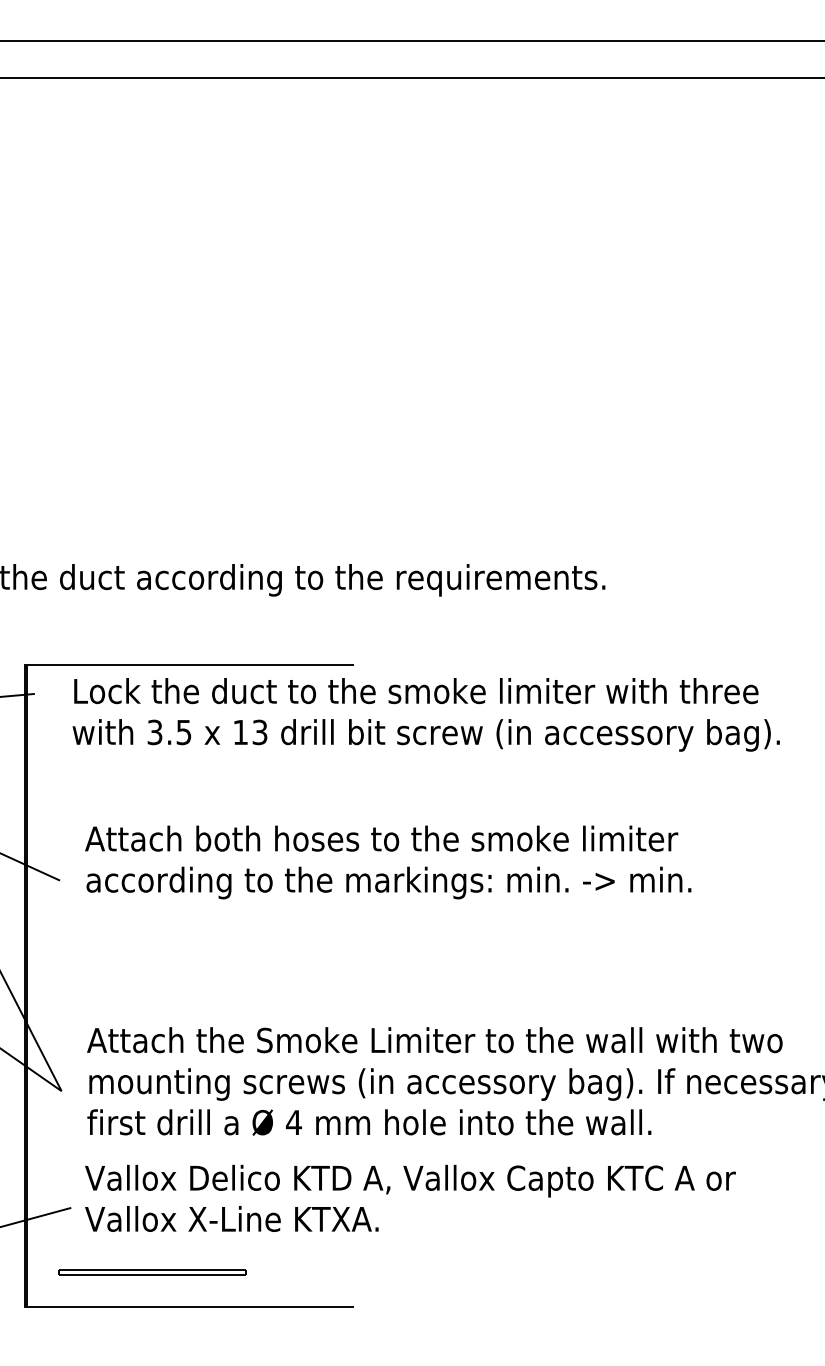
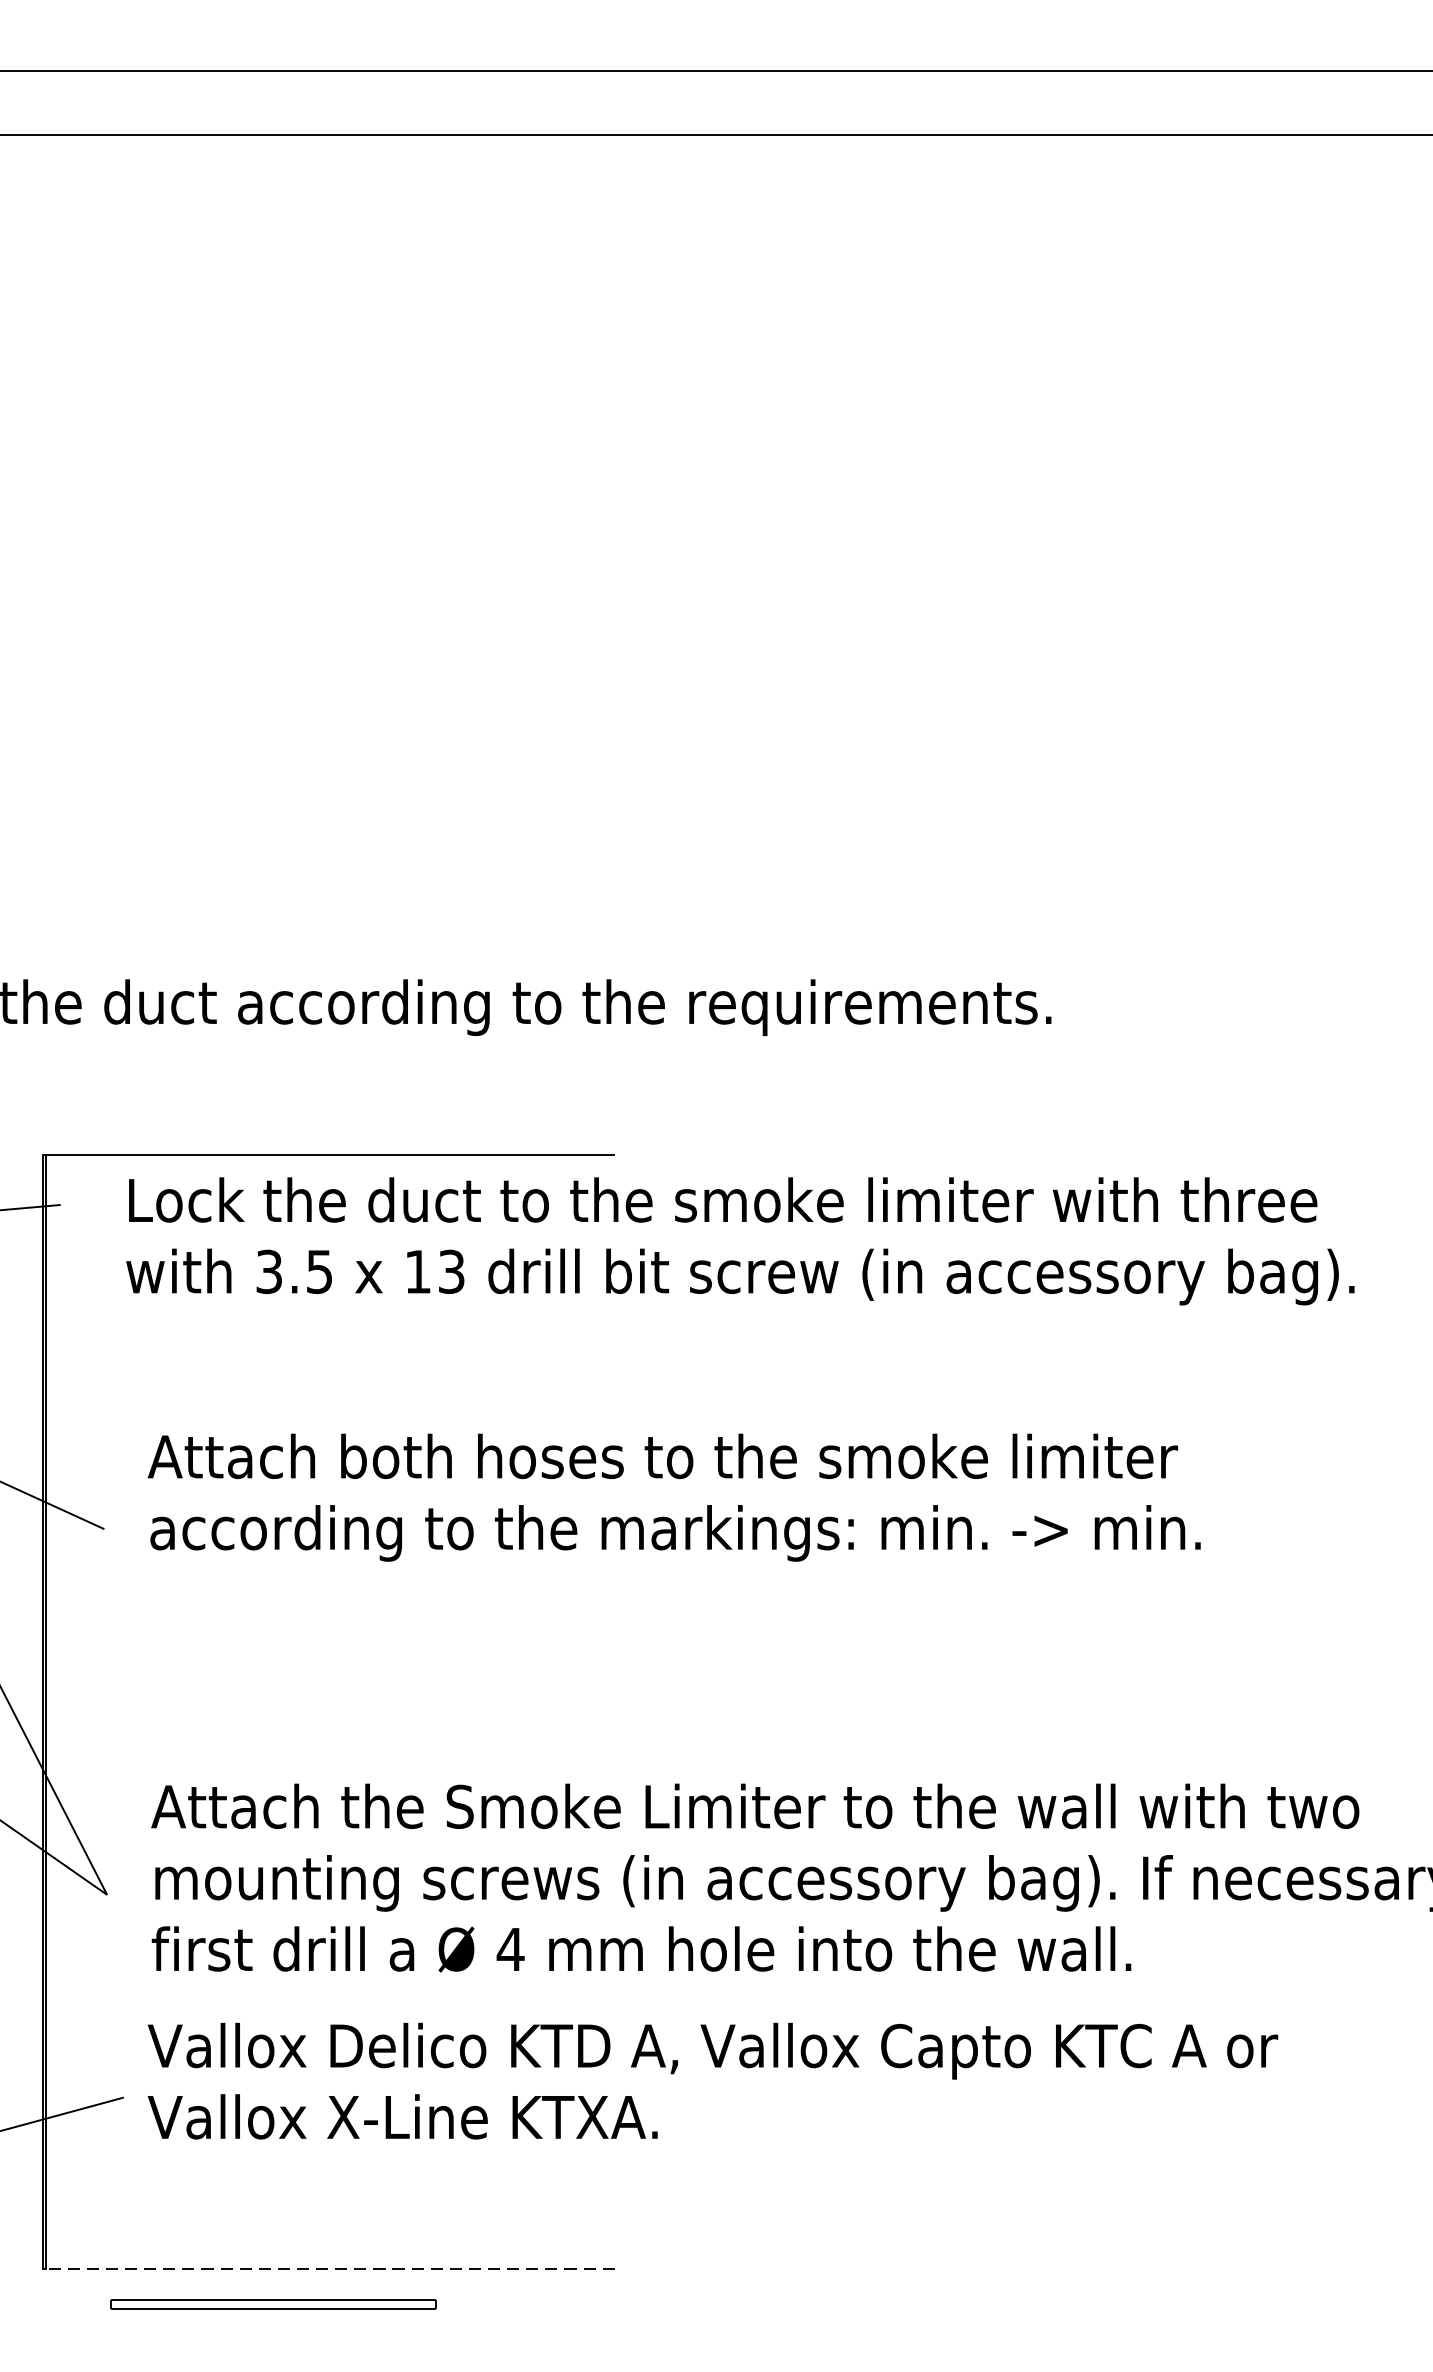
part: (152, 1272) -> (273, 2305), moved
line: (190, 1306) -> (330, 2268), solid -> dashed

